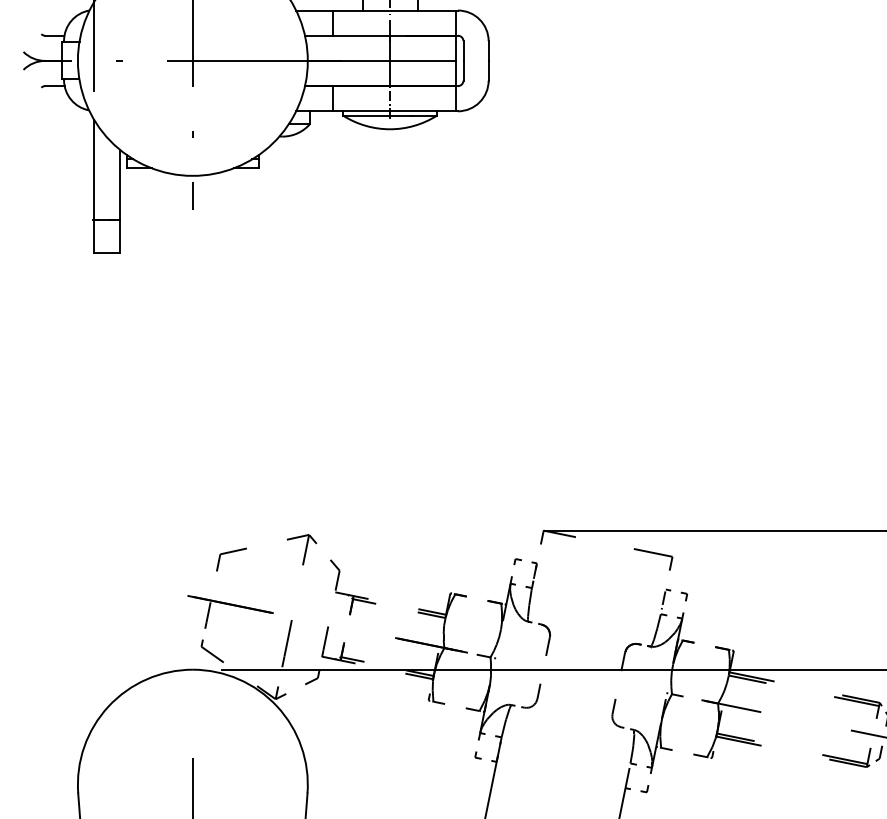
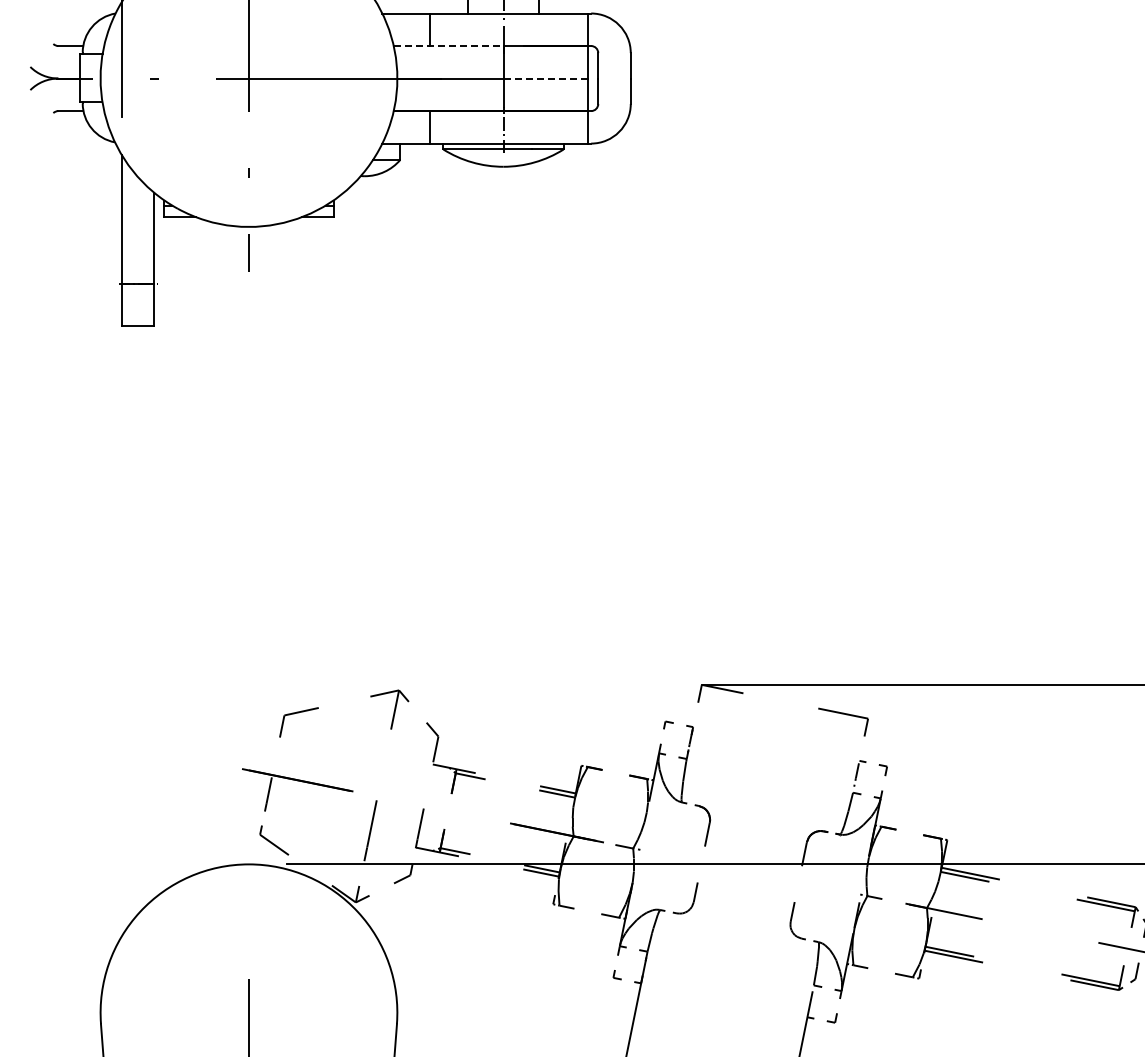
line: (347, 36) -> (448, 46), solid -> dashed
line: (423, 60) -> (546, 78), solid -> dashed

